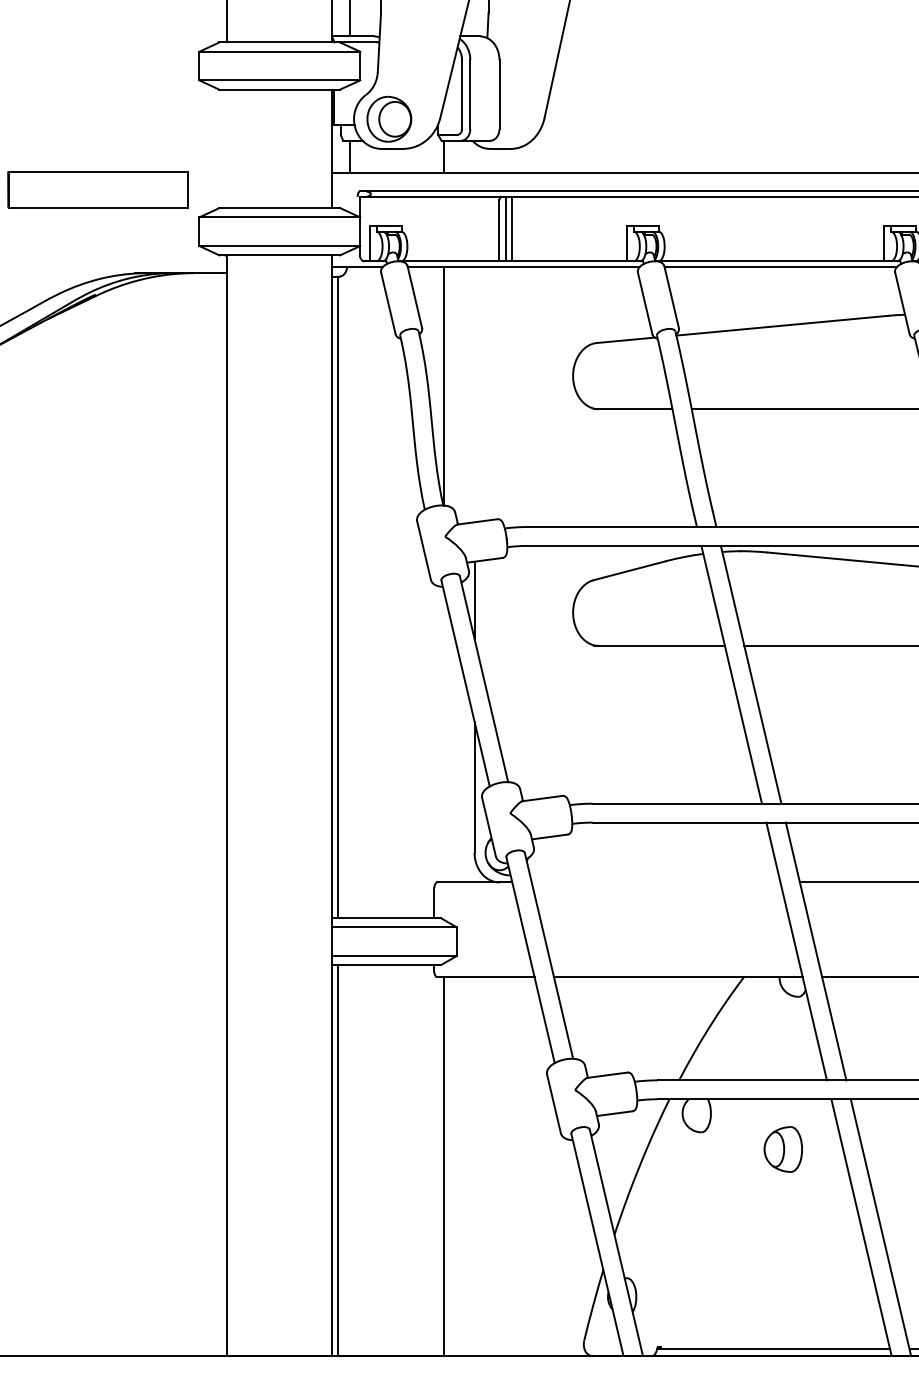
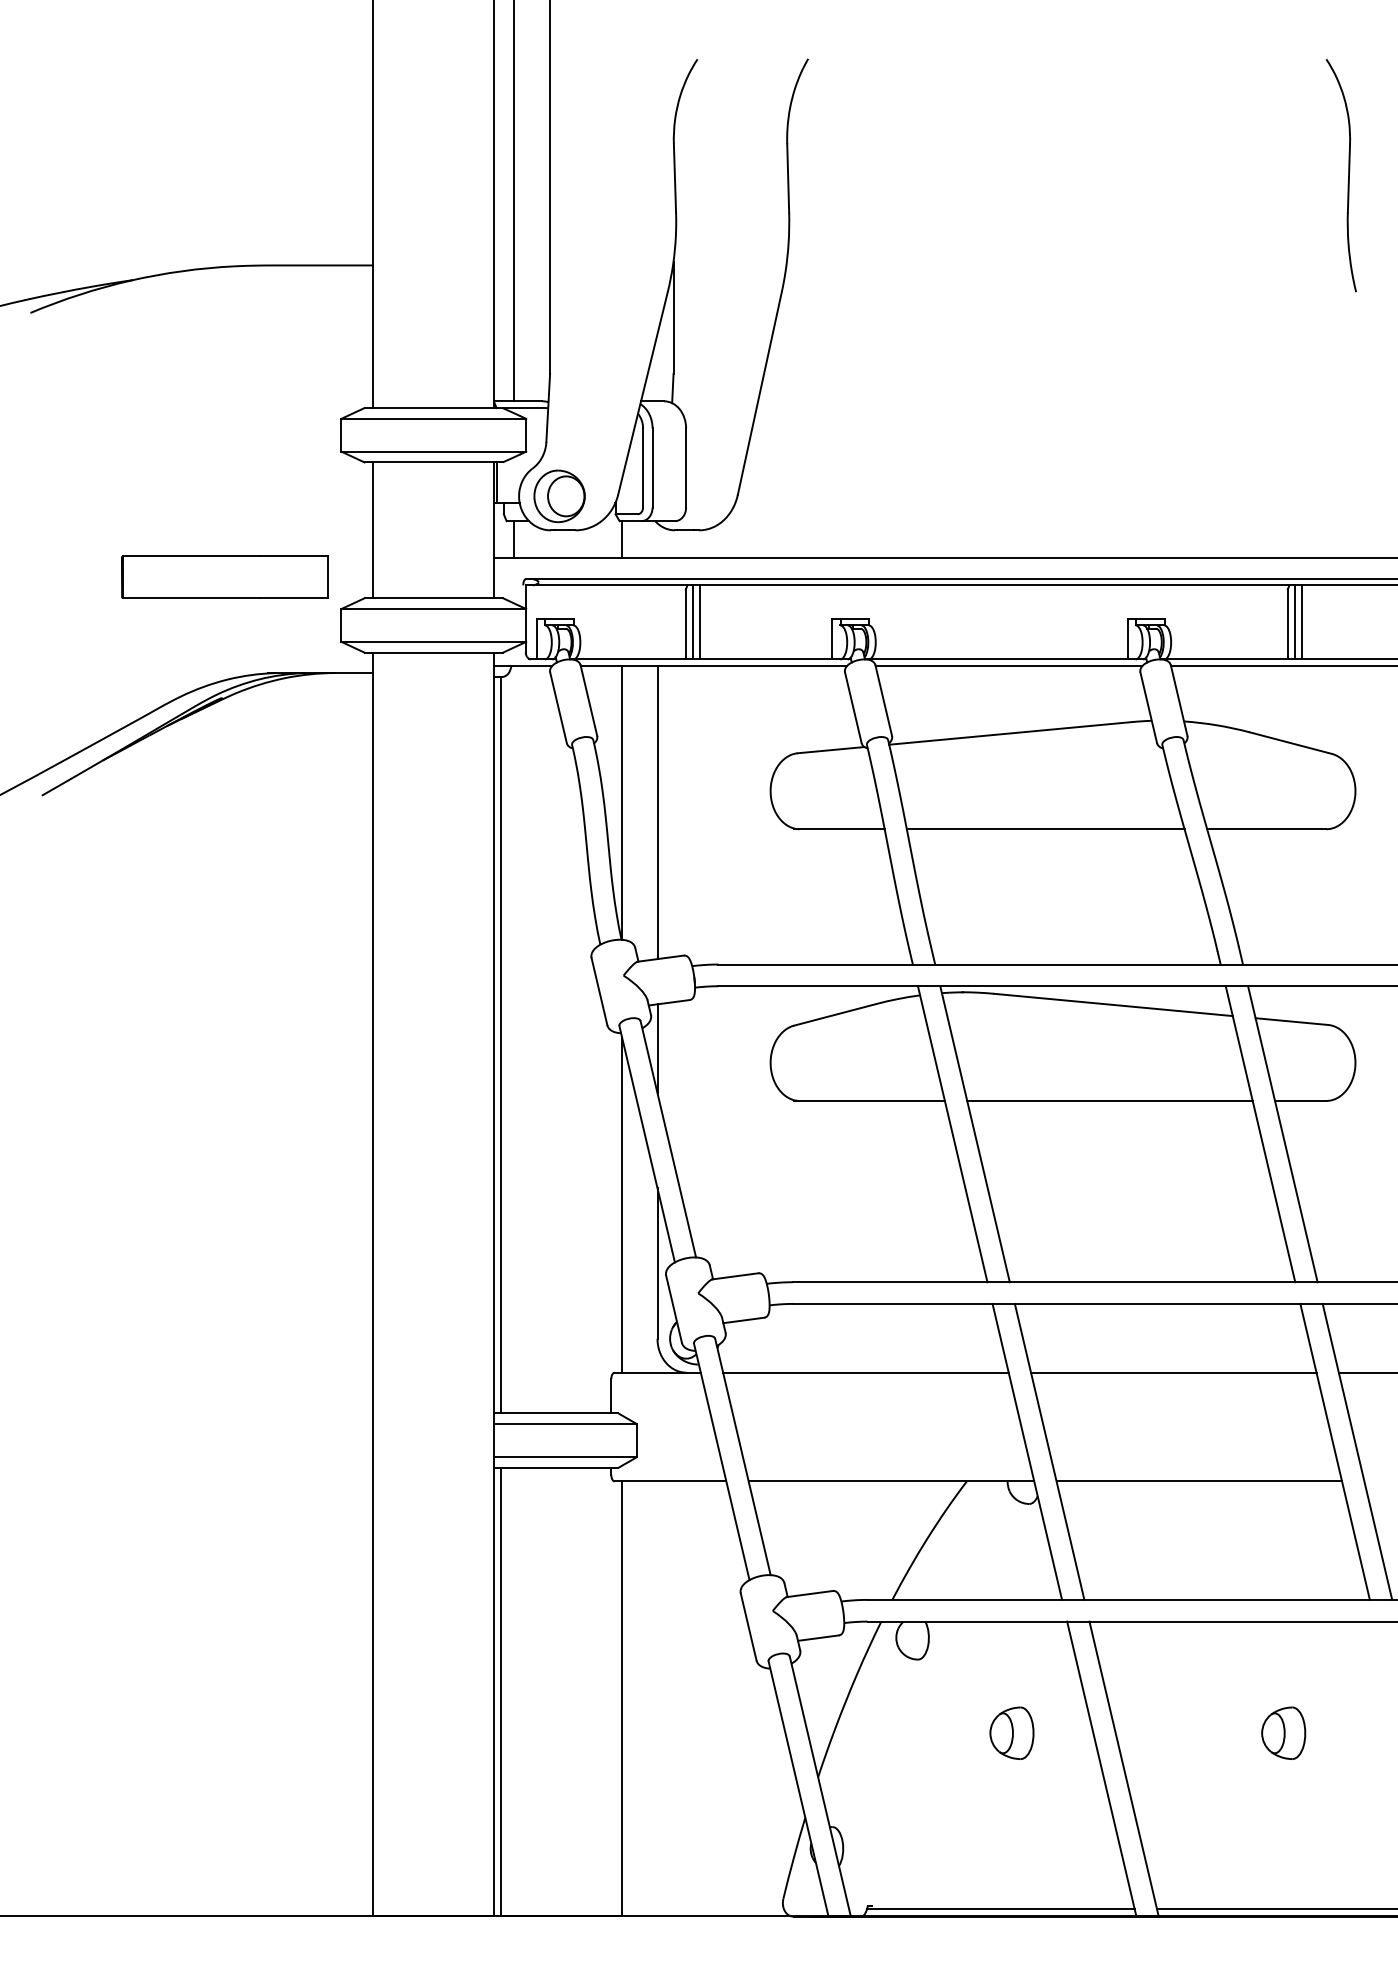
line: (227, 149) -> (373, 530), added
line: (474, 394) -> (657, 812), added
line: (444, 736) -> (622, 1204), added
line: (655, 882) -> (865, 1372), added
part: (782, 1148) -> (1011, 1732), moved

